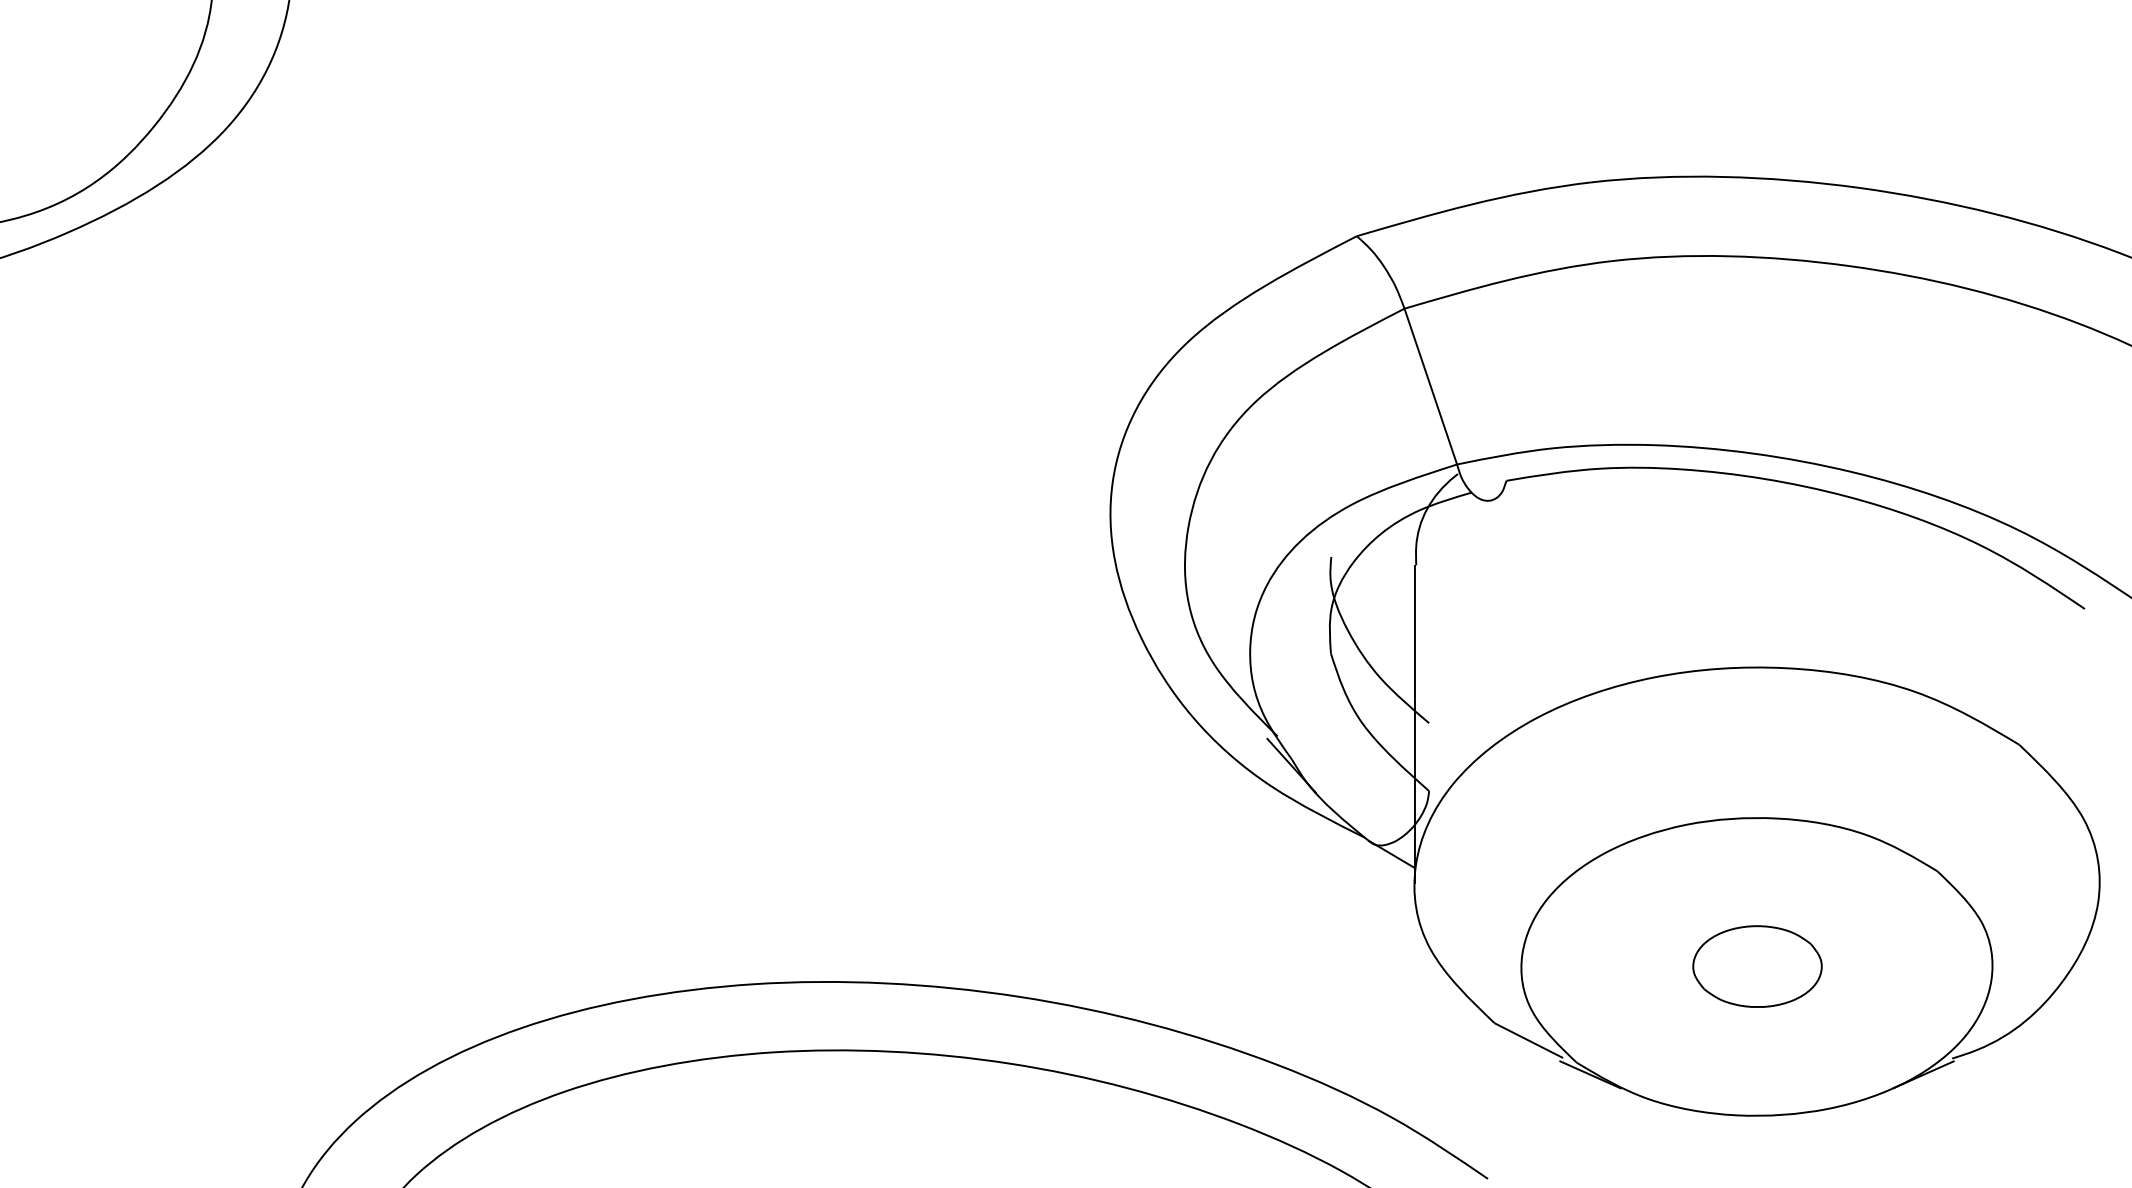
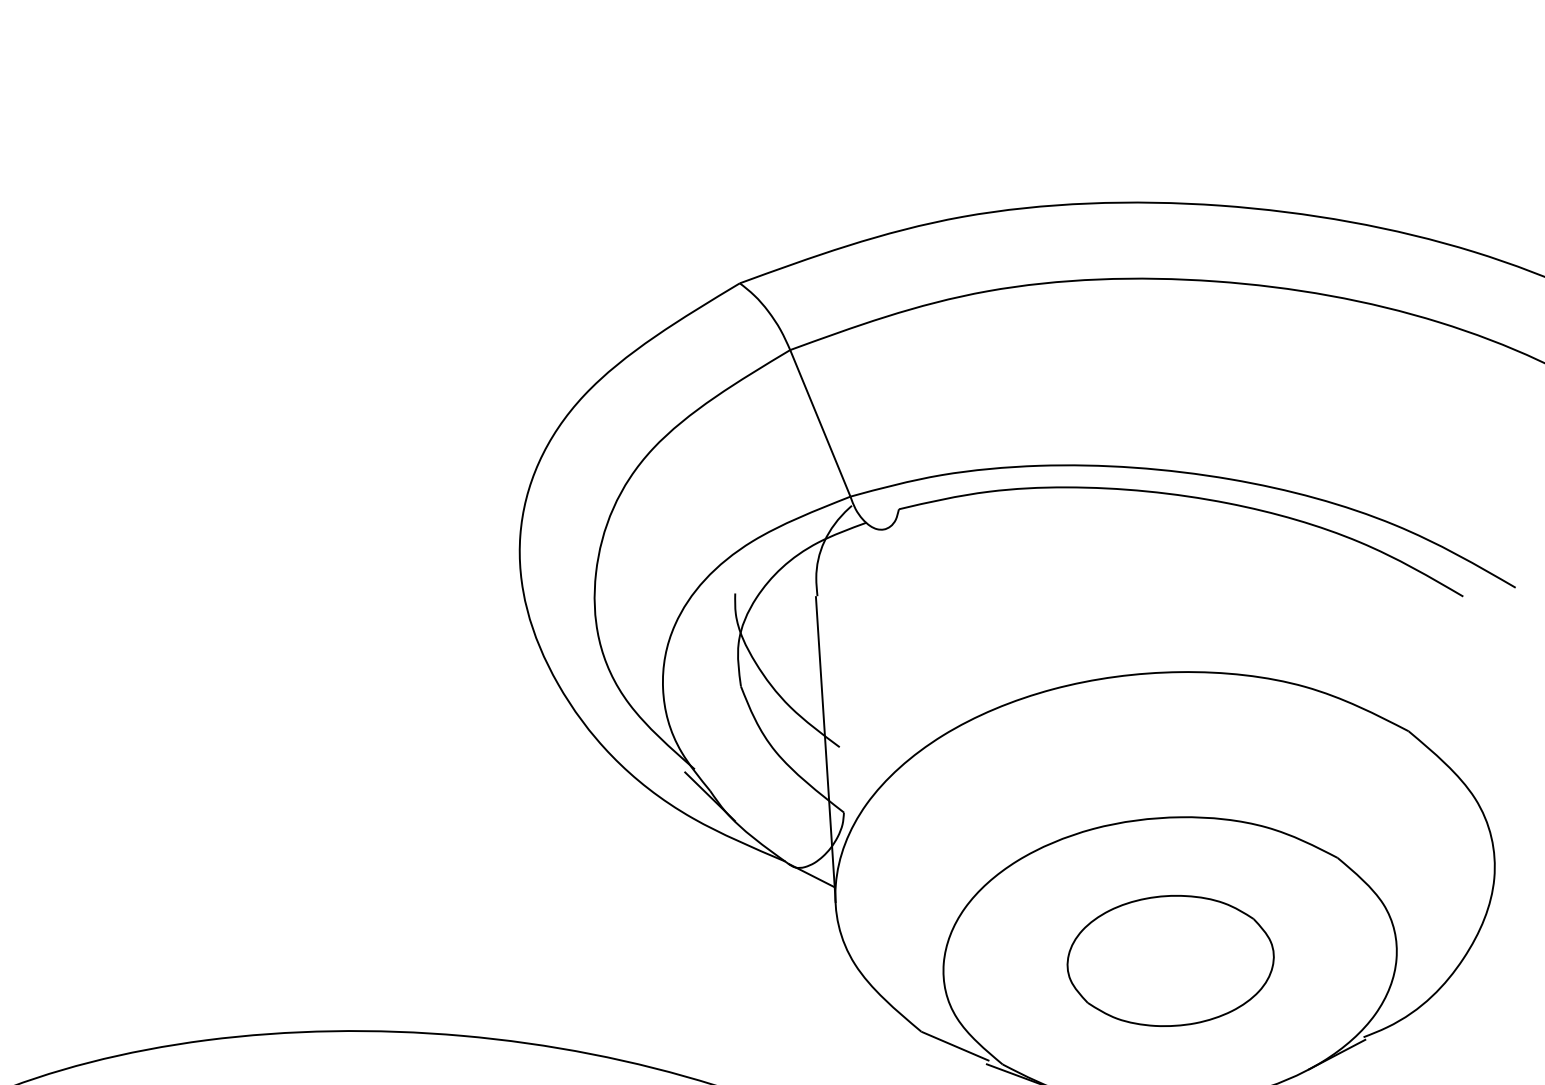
part: (1757, 966) -> (1170, 960), size x1.67

